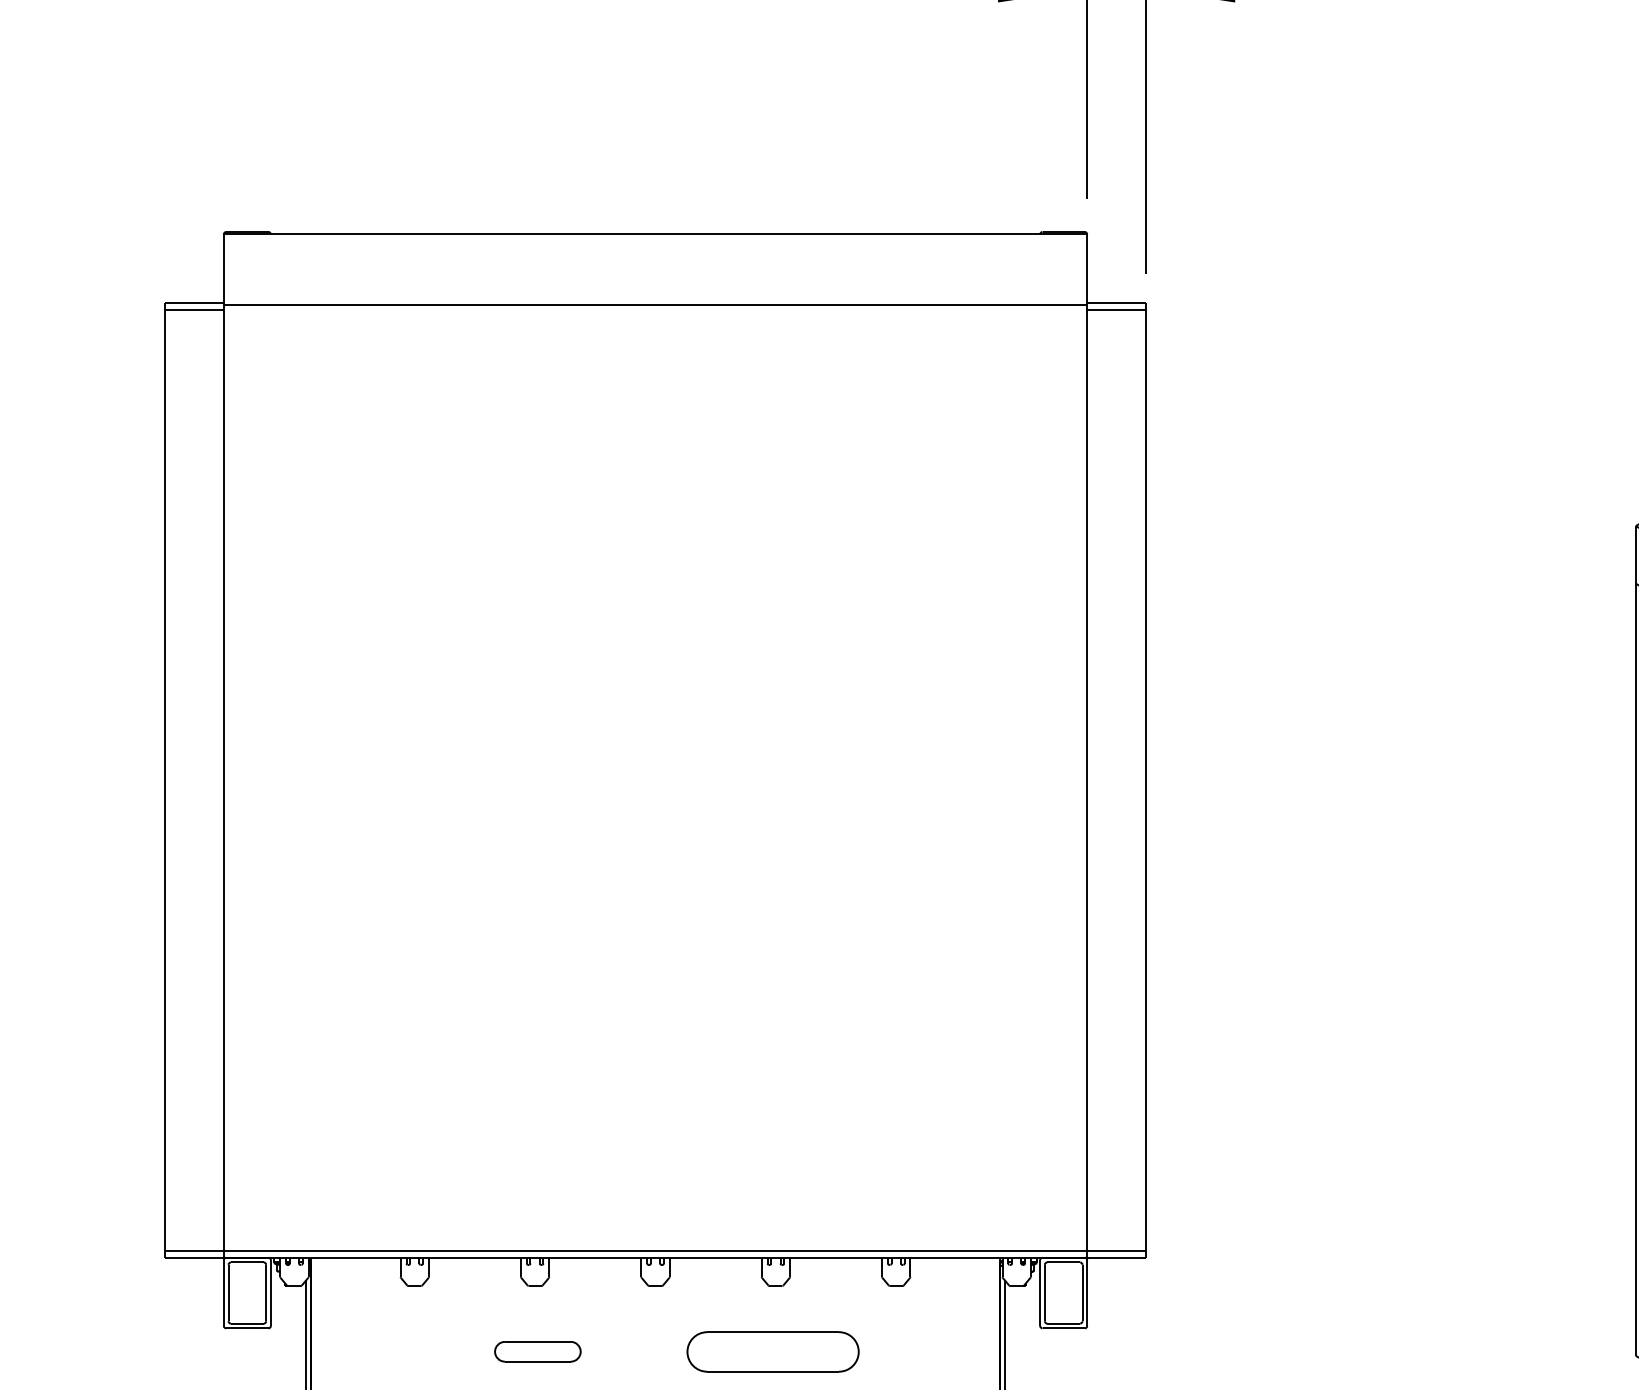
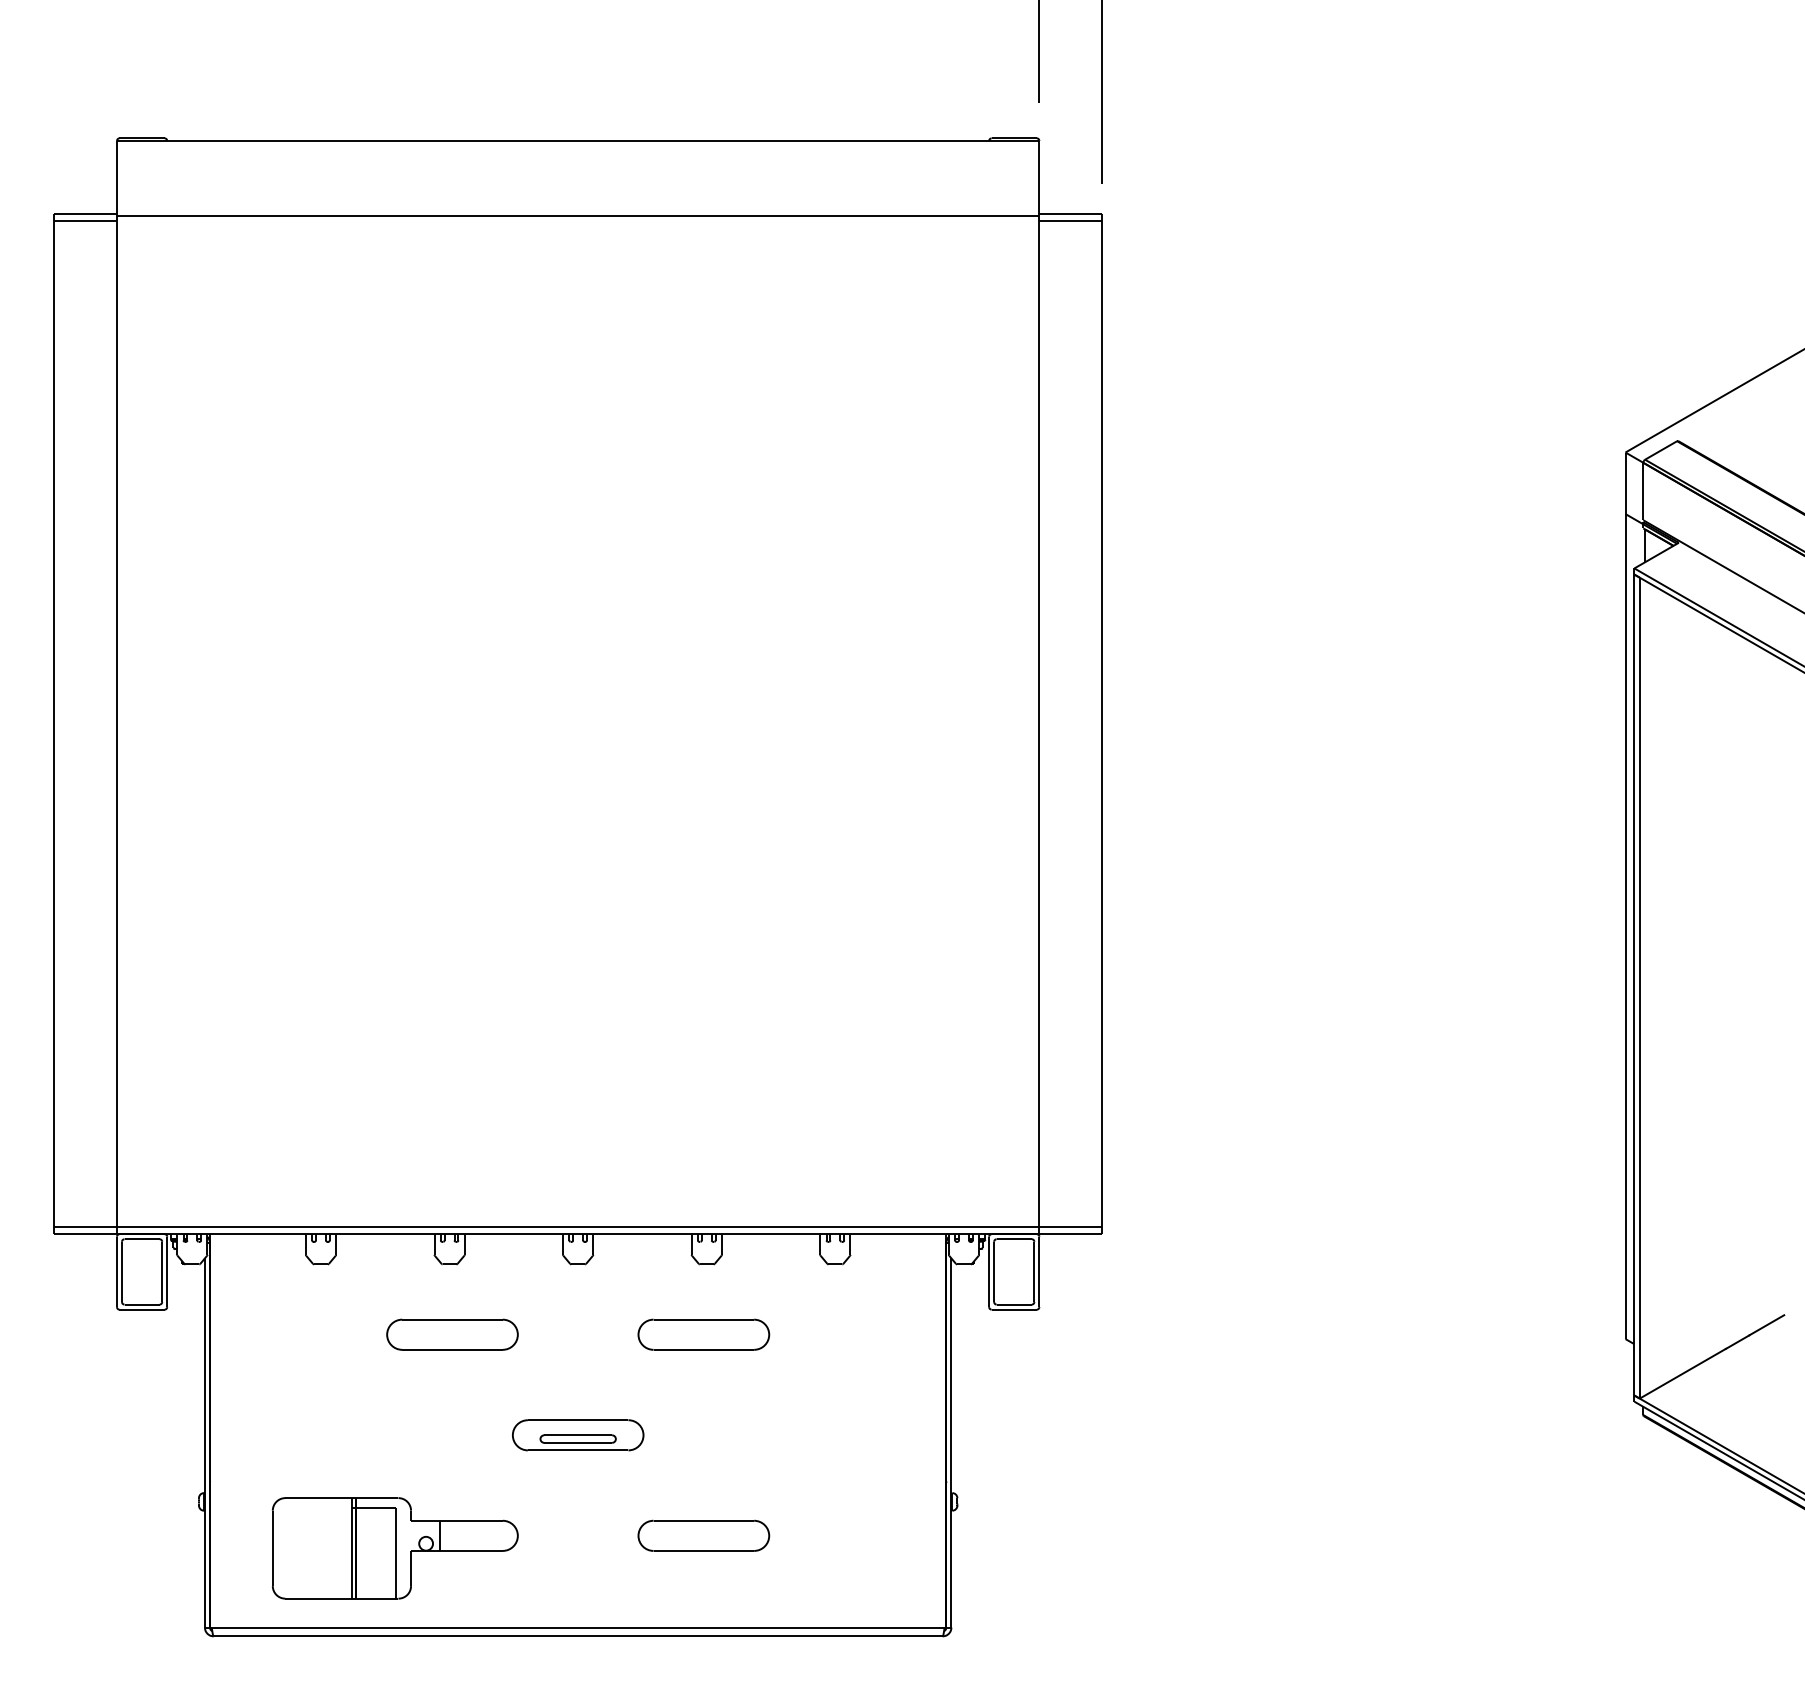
part: (537, 1351) -> (452, 1334), size x1.43
part: (772, 1351) -> (703, 1334), size x0.71

